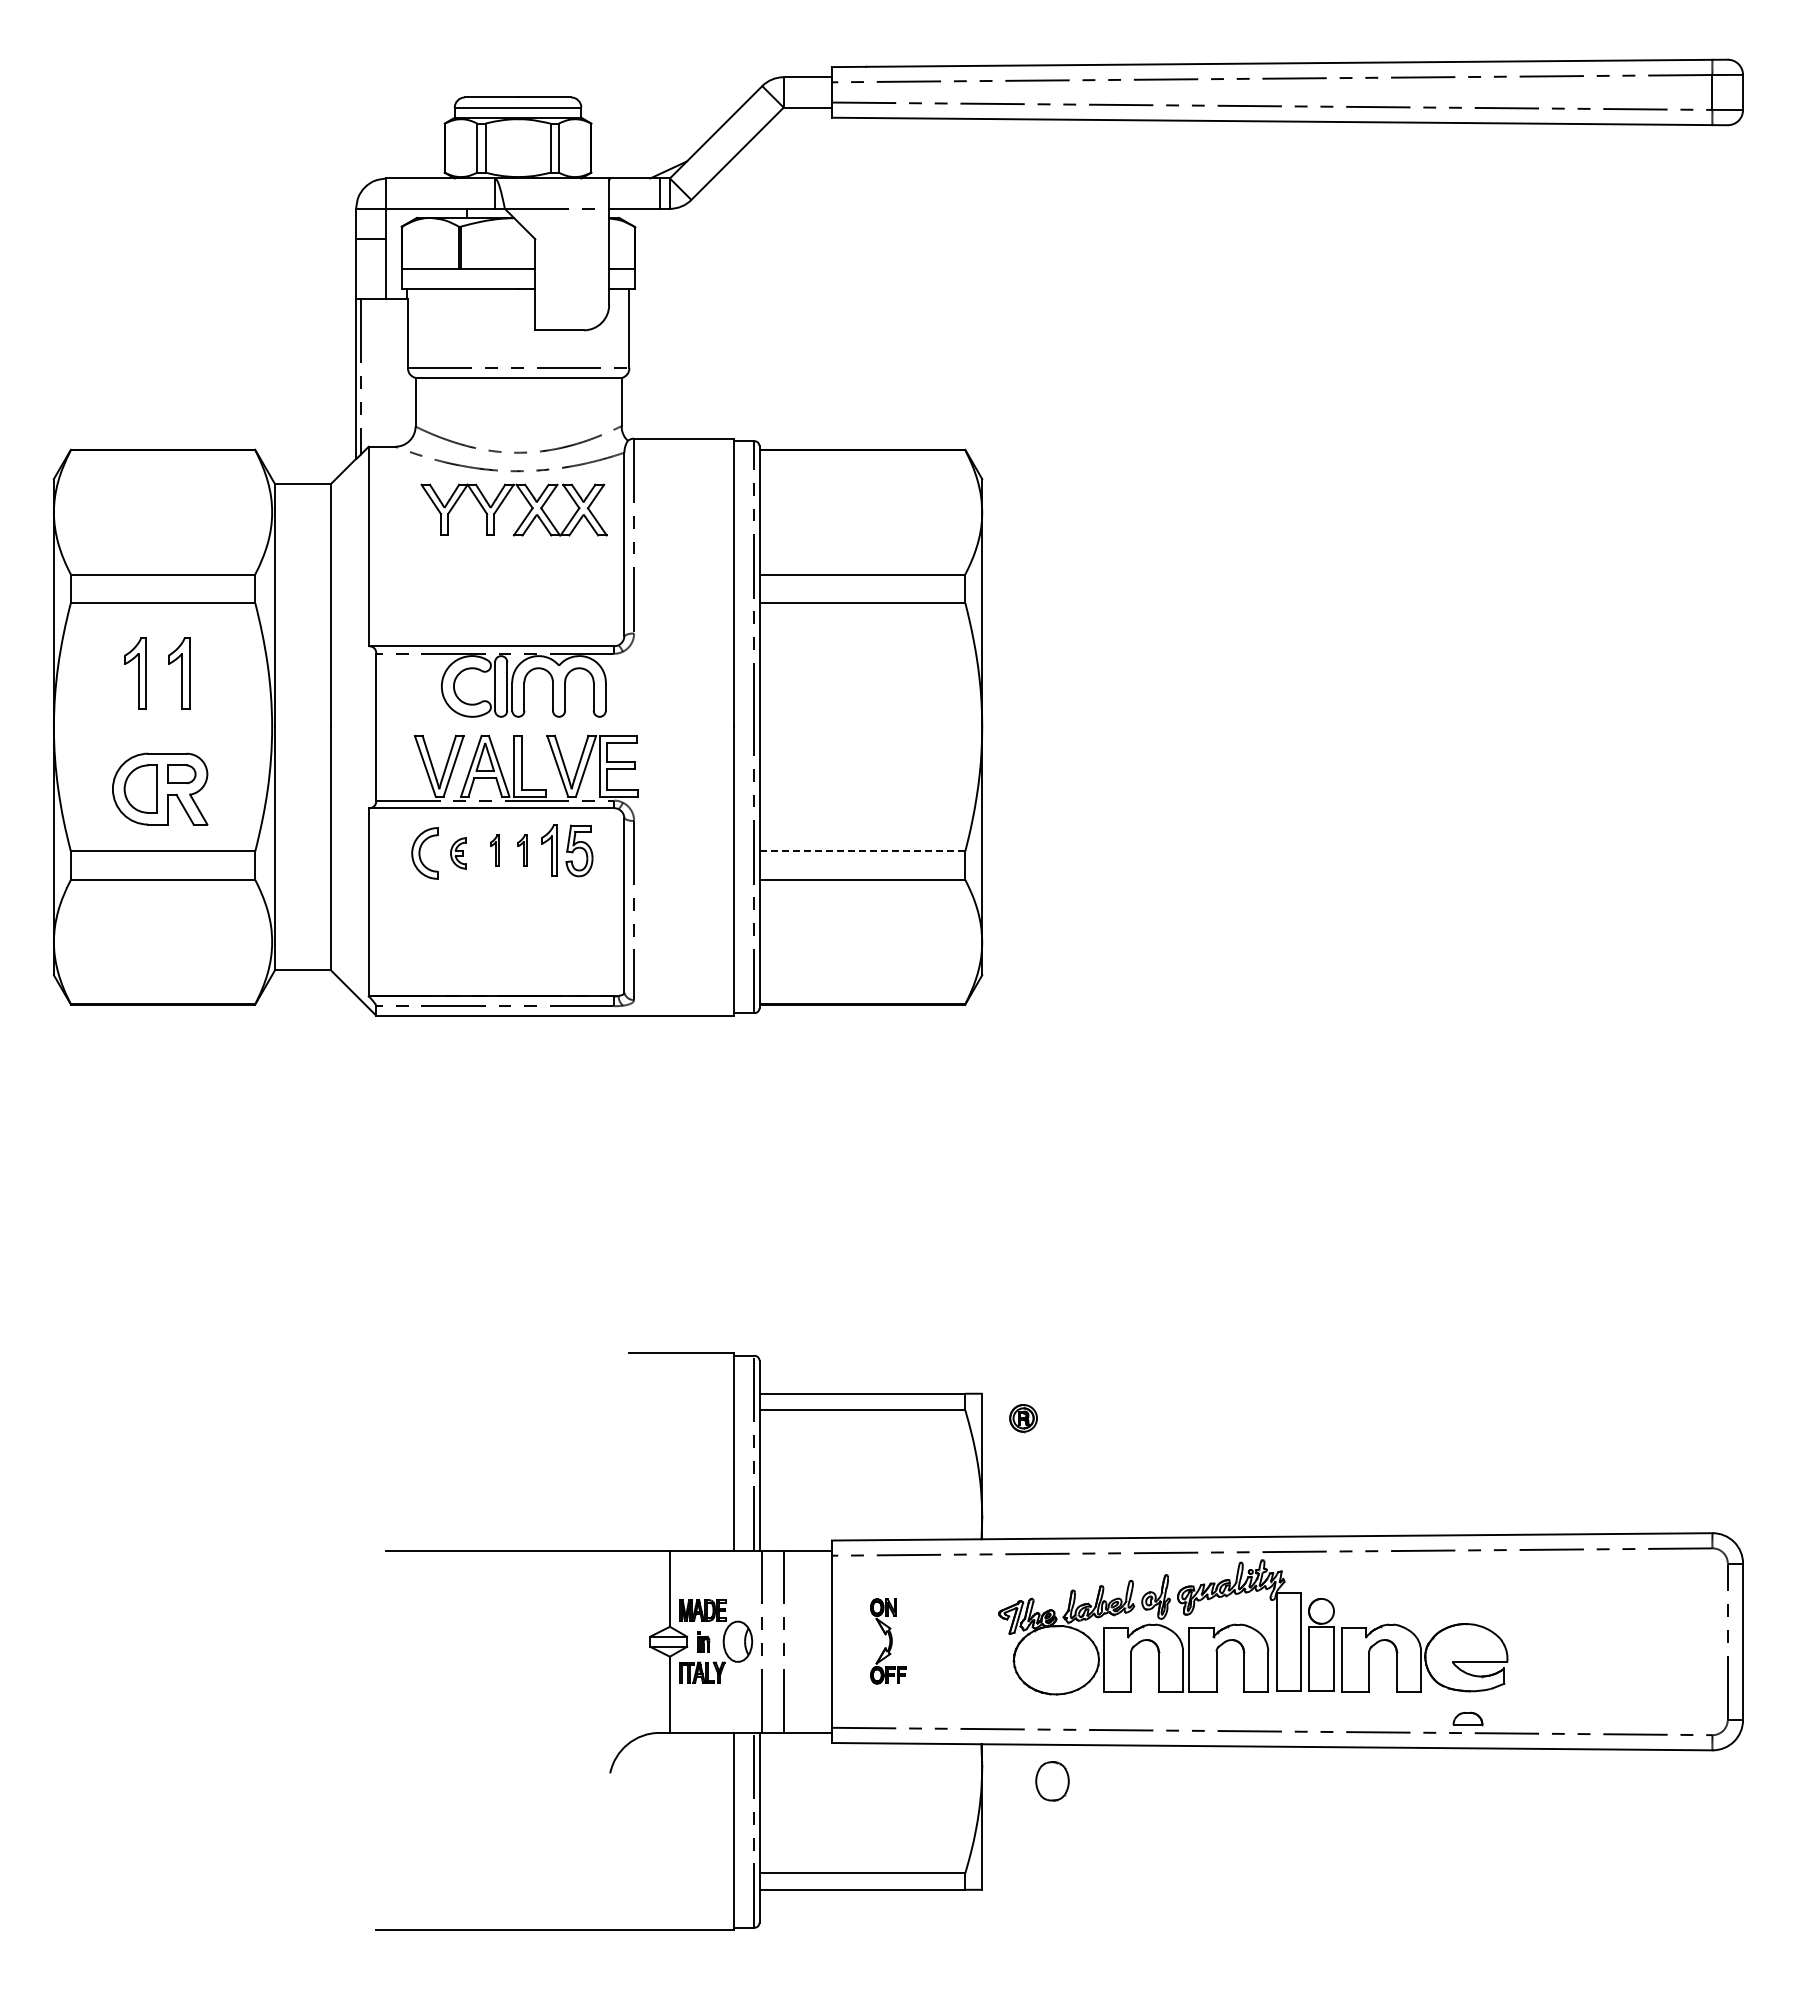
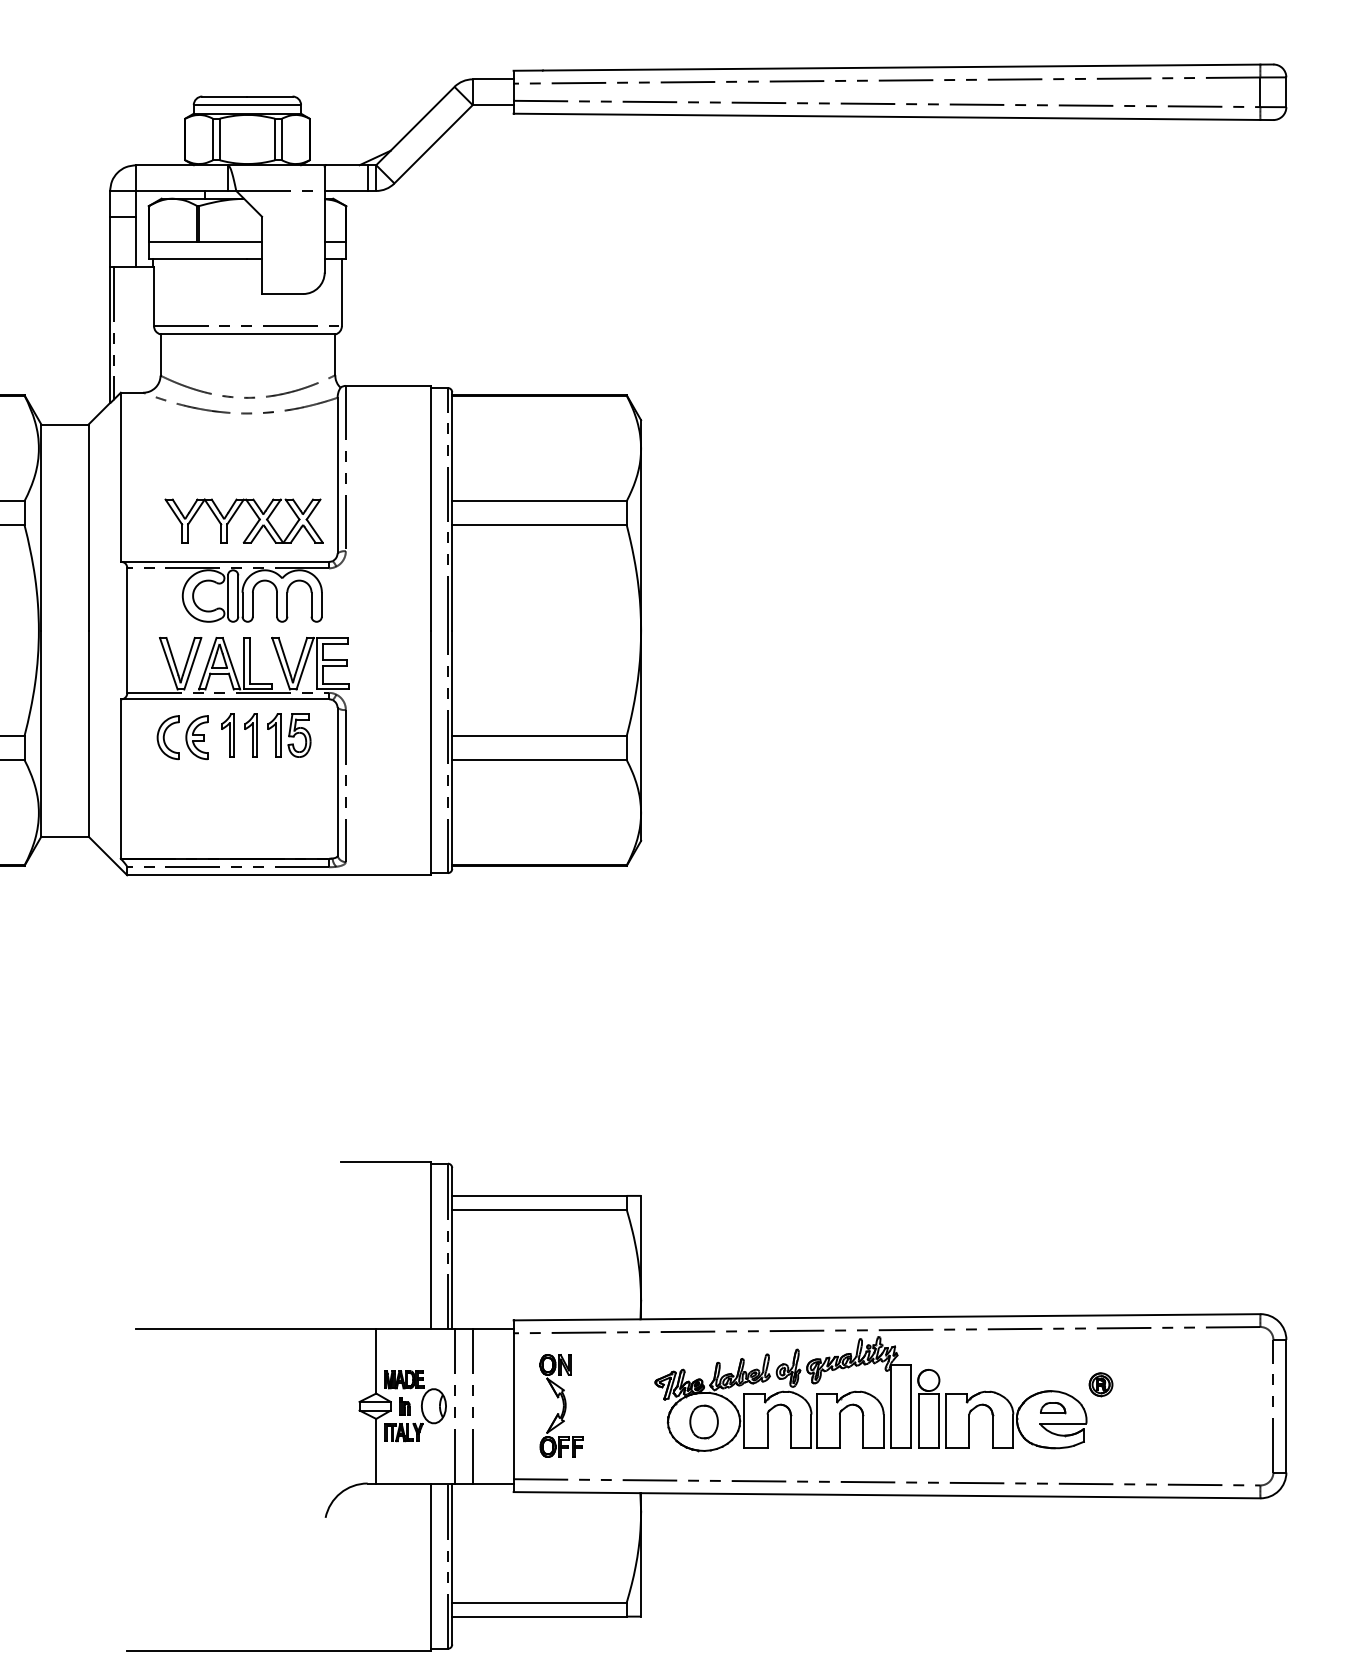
part: (502, 503) -> (234, 515), moved
part: (494, 850) -> (227, 735), size x1.67
part: (522, 850) -> (251, 735), size x1.67
line: (862, 851) -> (539, 736), dashed -> solid
part: (458, 853) -> (196, 737), size x1.67
part: (1023, 1418) -> (1101, 1384), moved
part: (888, 1641) -> (561, 1406), size x1.43
part: (1467, 1718) -> (1052, 1407), moved
part: (1052, 1781) -> (704, 1422), moved

